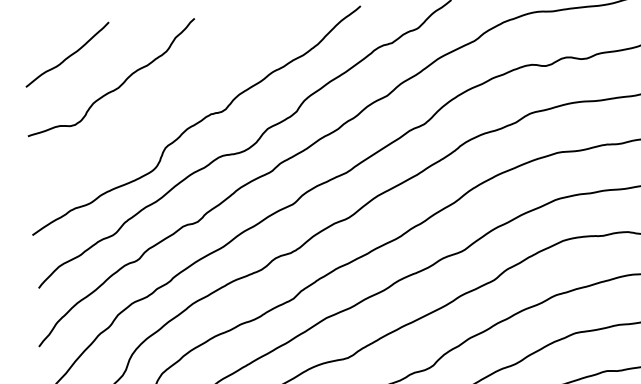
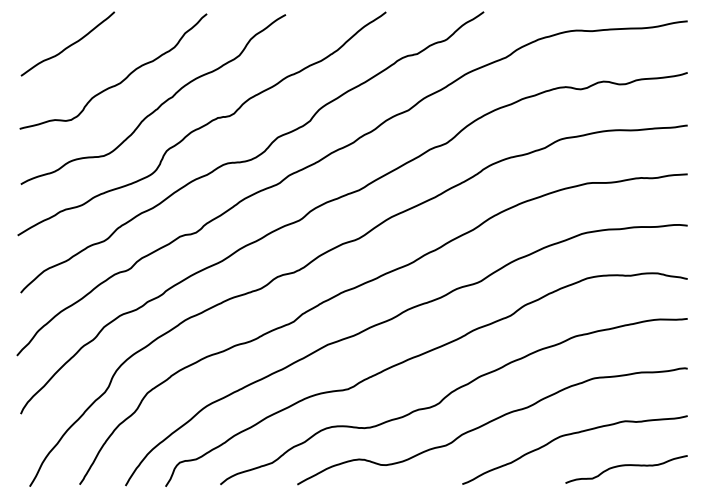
curve: (156, 106) -> (159, 105), added

